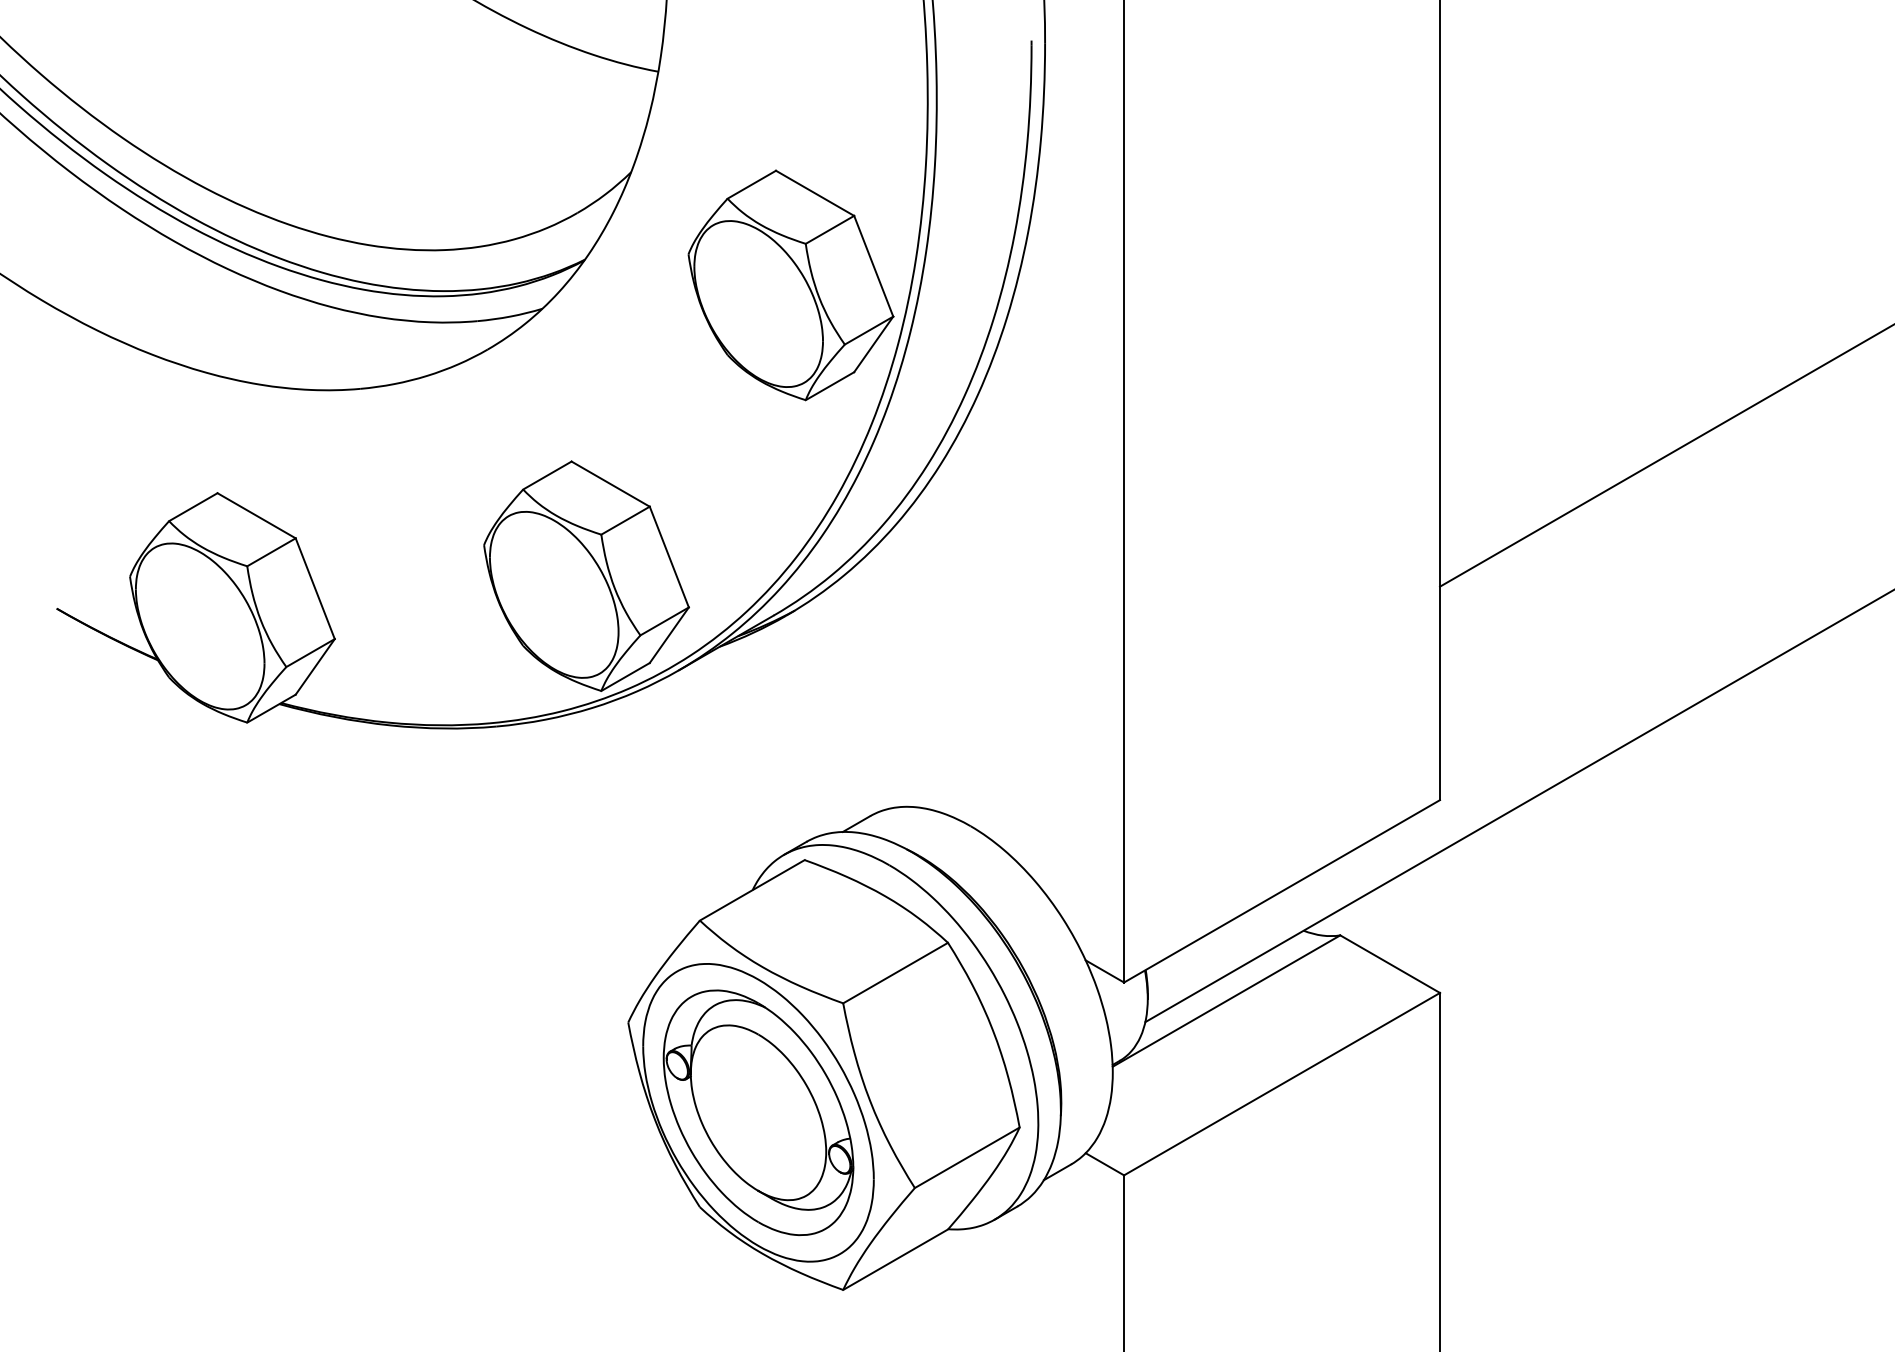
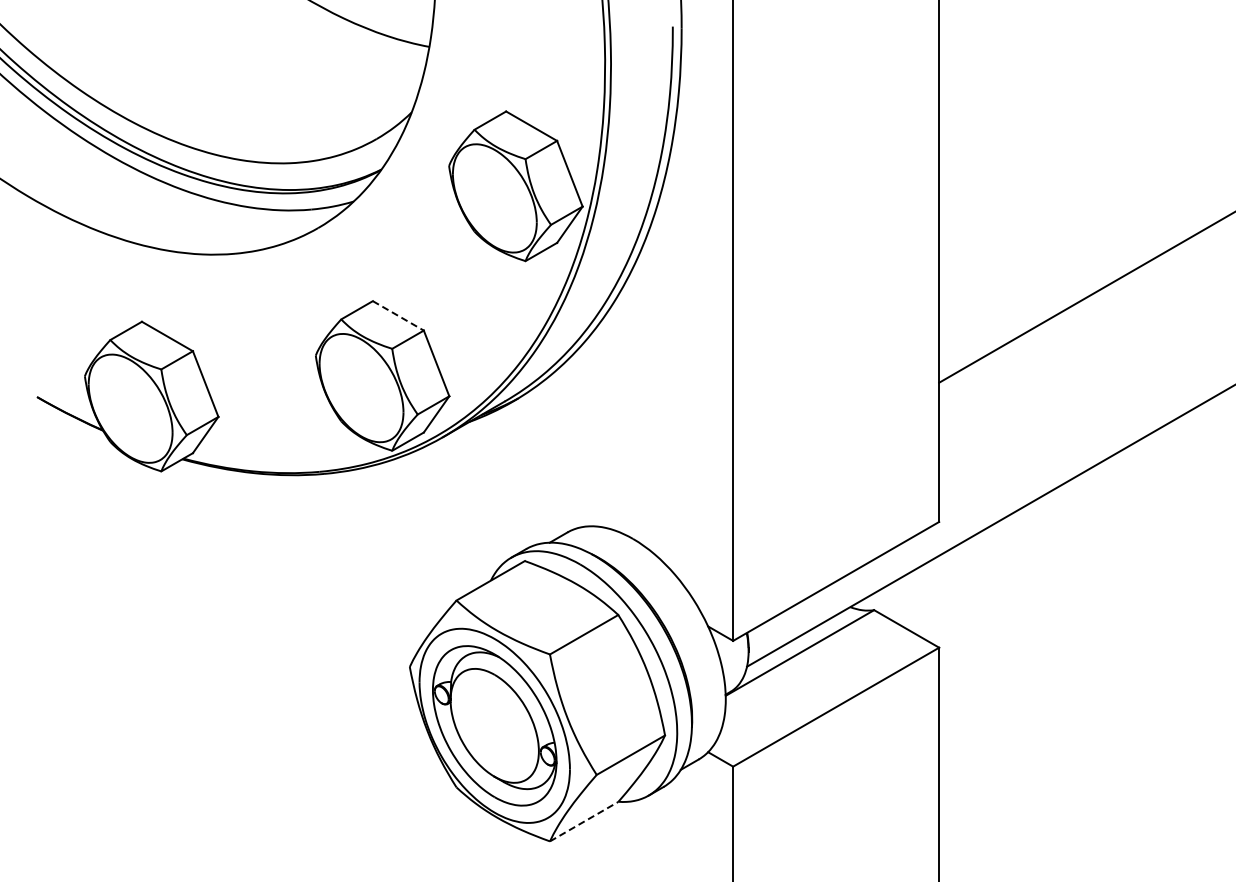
line: (610, 485) -> (398, 316), solid -> dashed
line: (896, 1259) -> (584, 821), solid -> dashed

